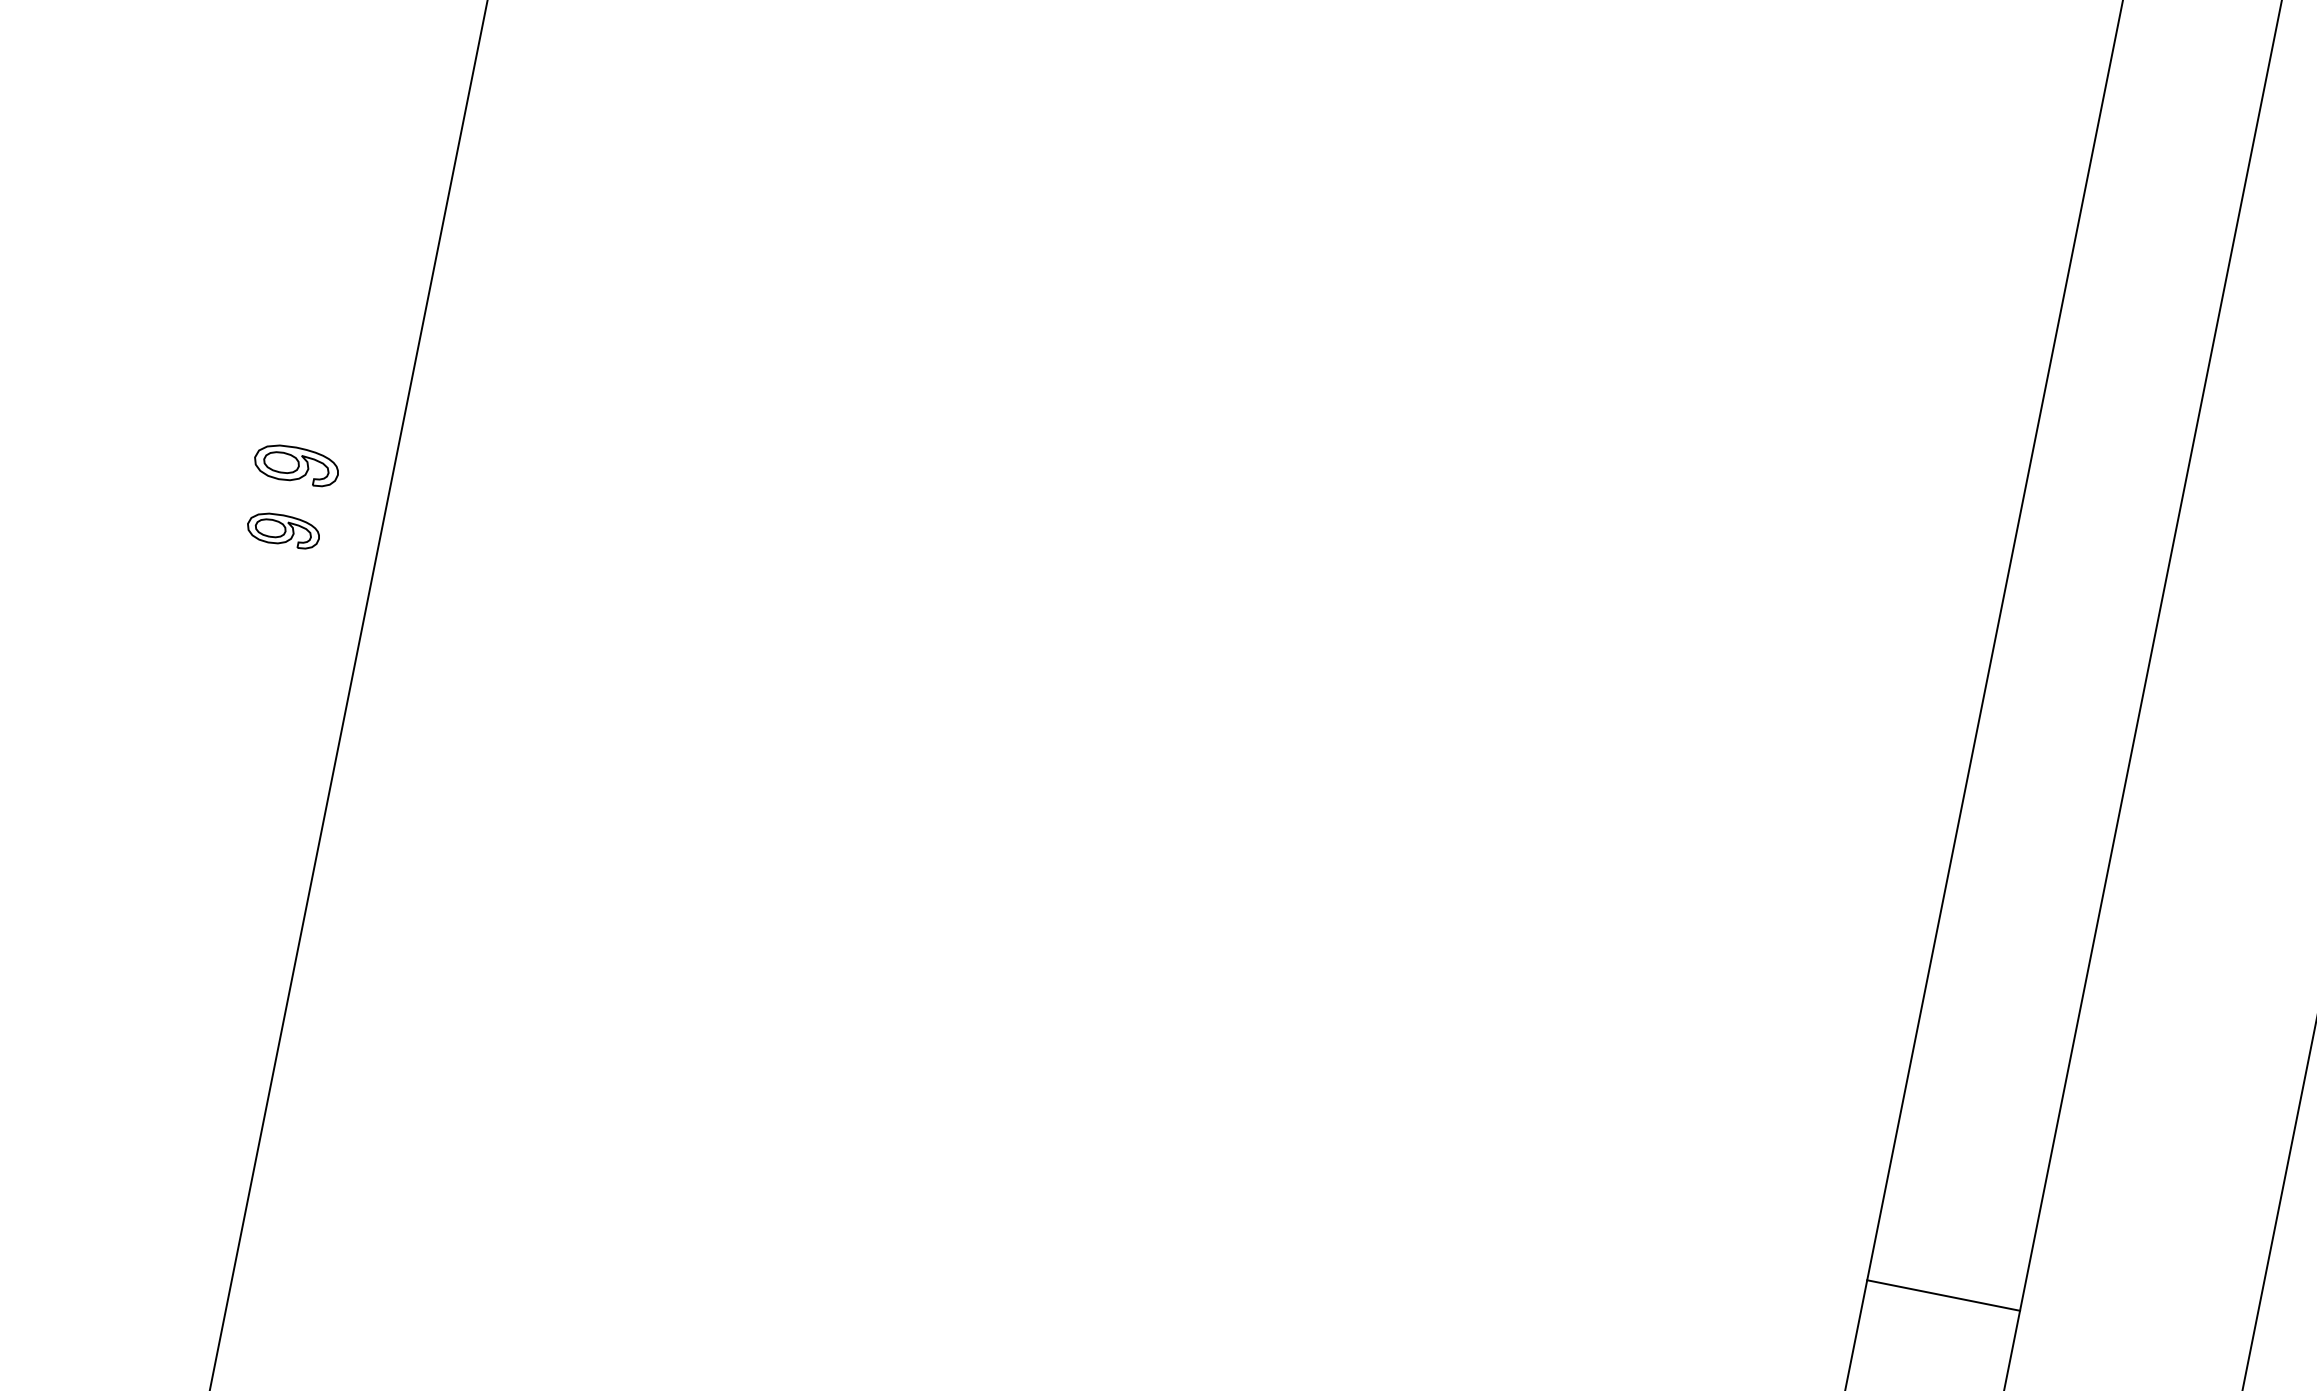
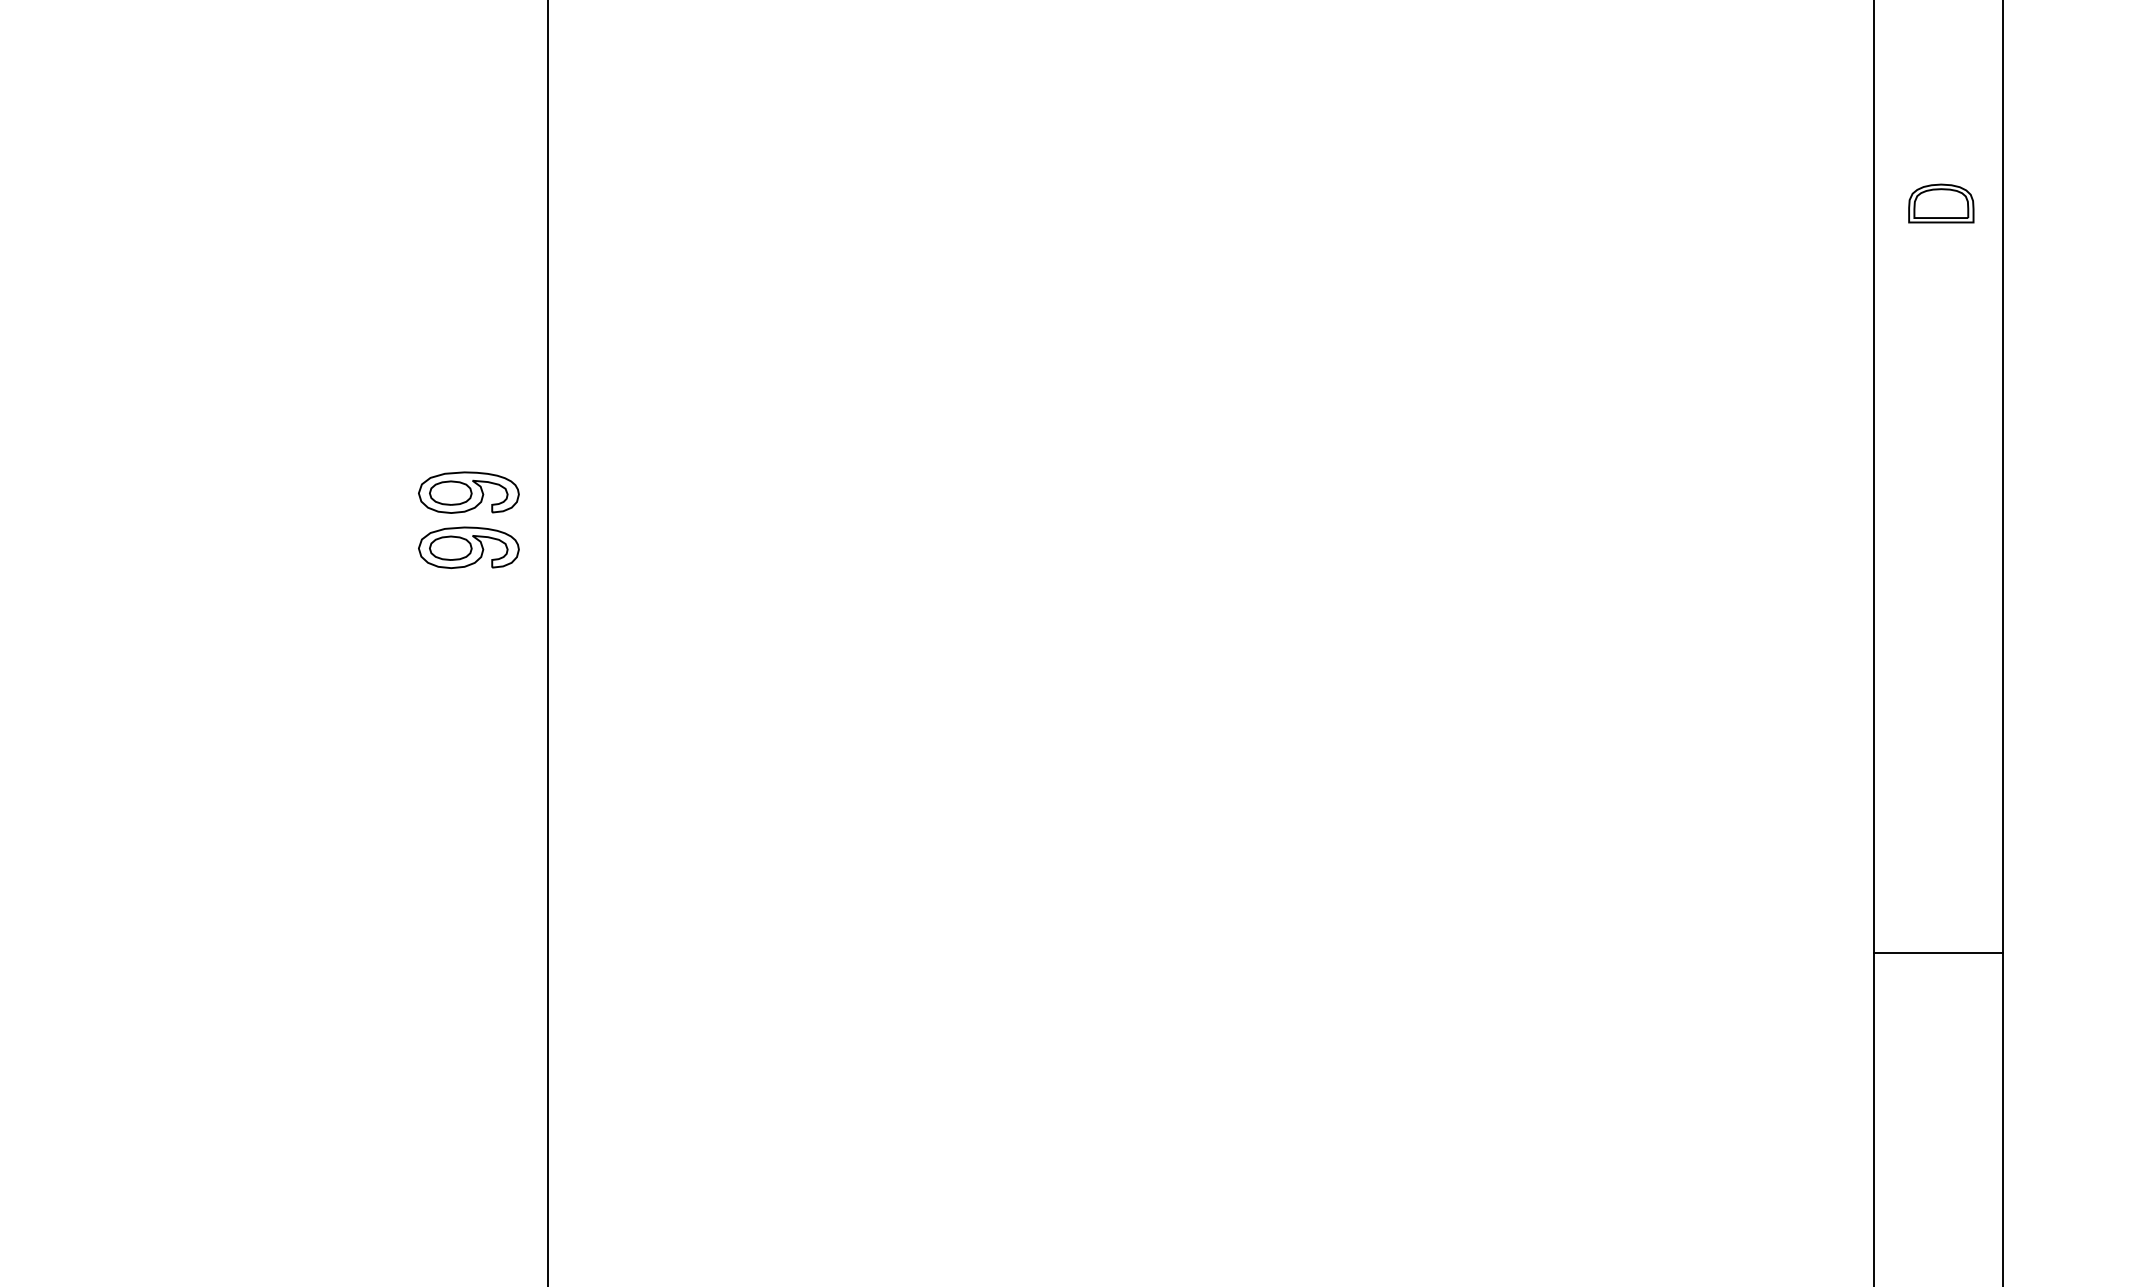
part: (296, 464) -> (468, 492), size x1.43
part: (2112, 471) -> (1941, 203), added
part: (283, 530) -> (468, 547), size x1.67
line: (1942, 1294) -> (1937, 952), moved

